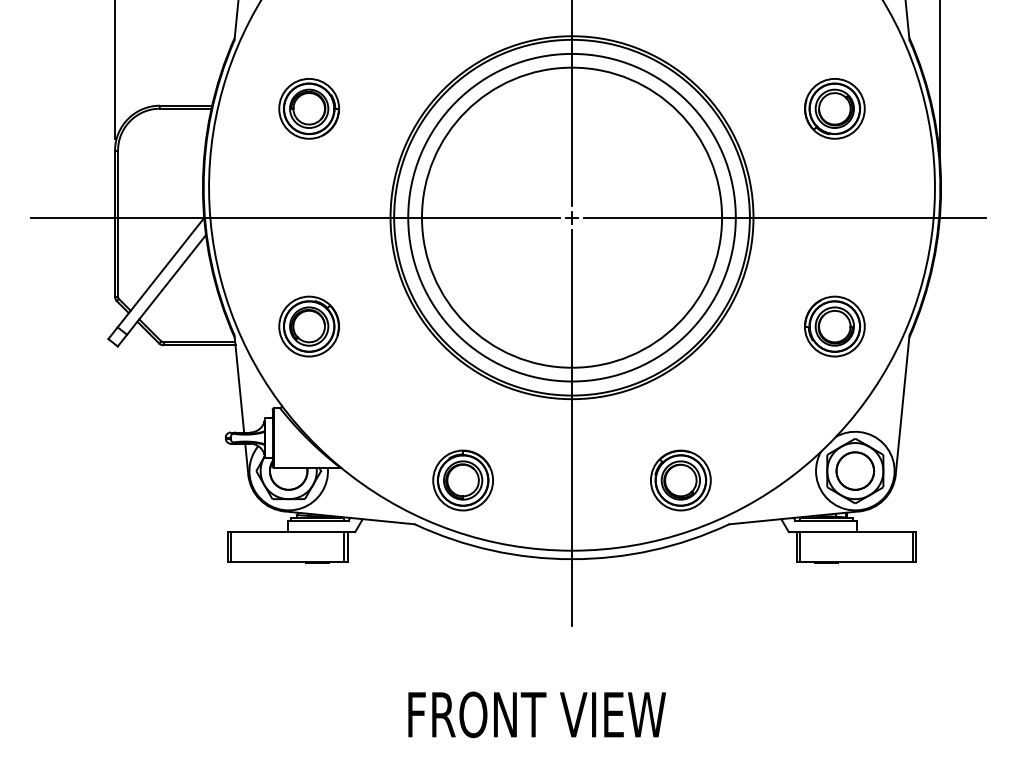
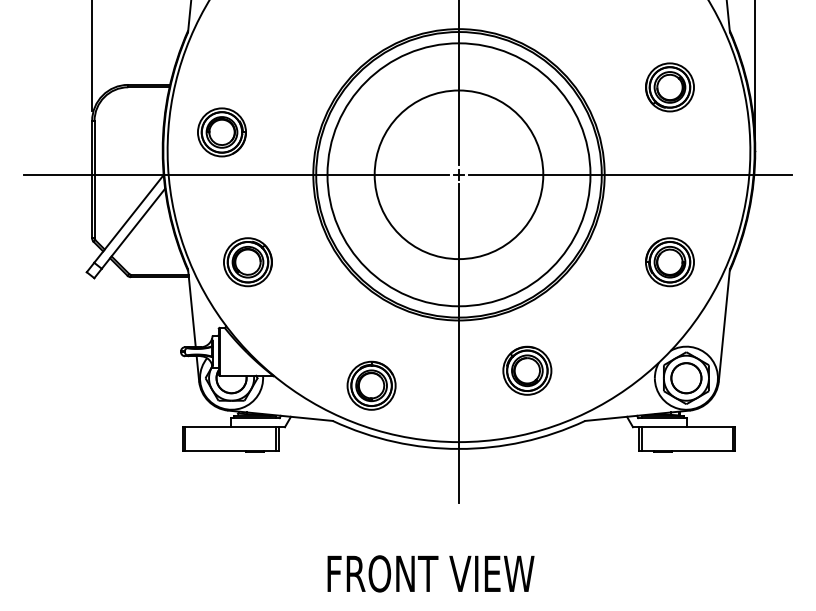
part: (308, 108) -> (221, 132), moved
circle: (571, 217) -> (458, 174), size x0.7
part: (681, 480) -> (527, 370), moved

